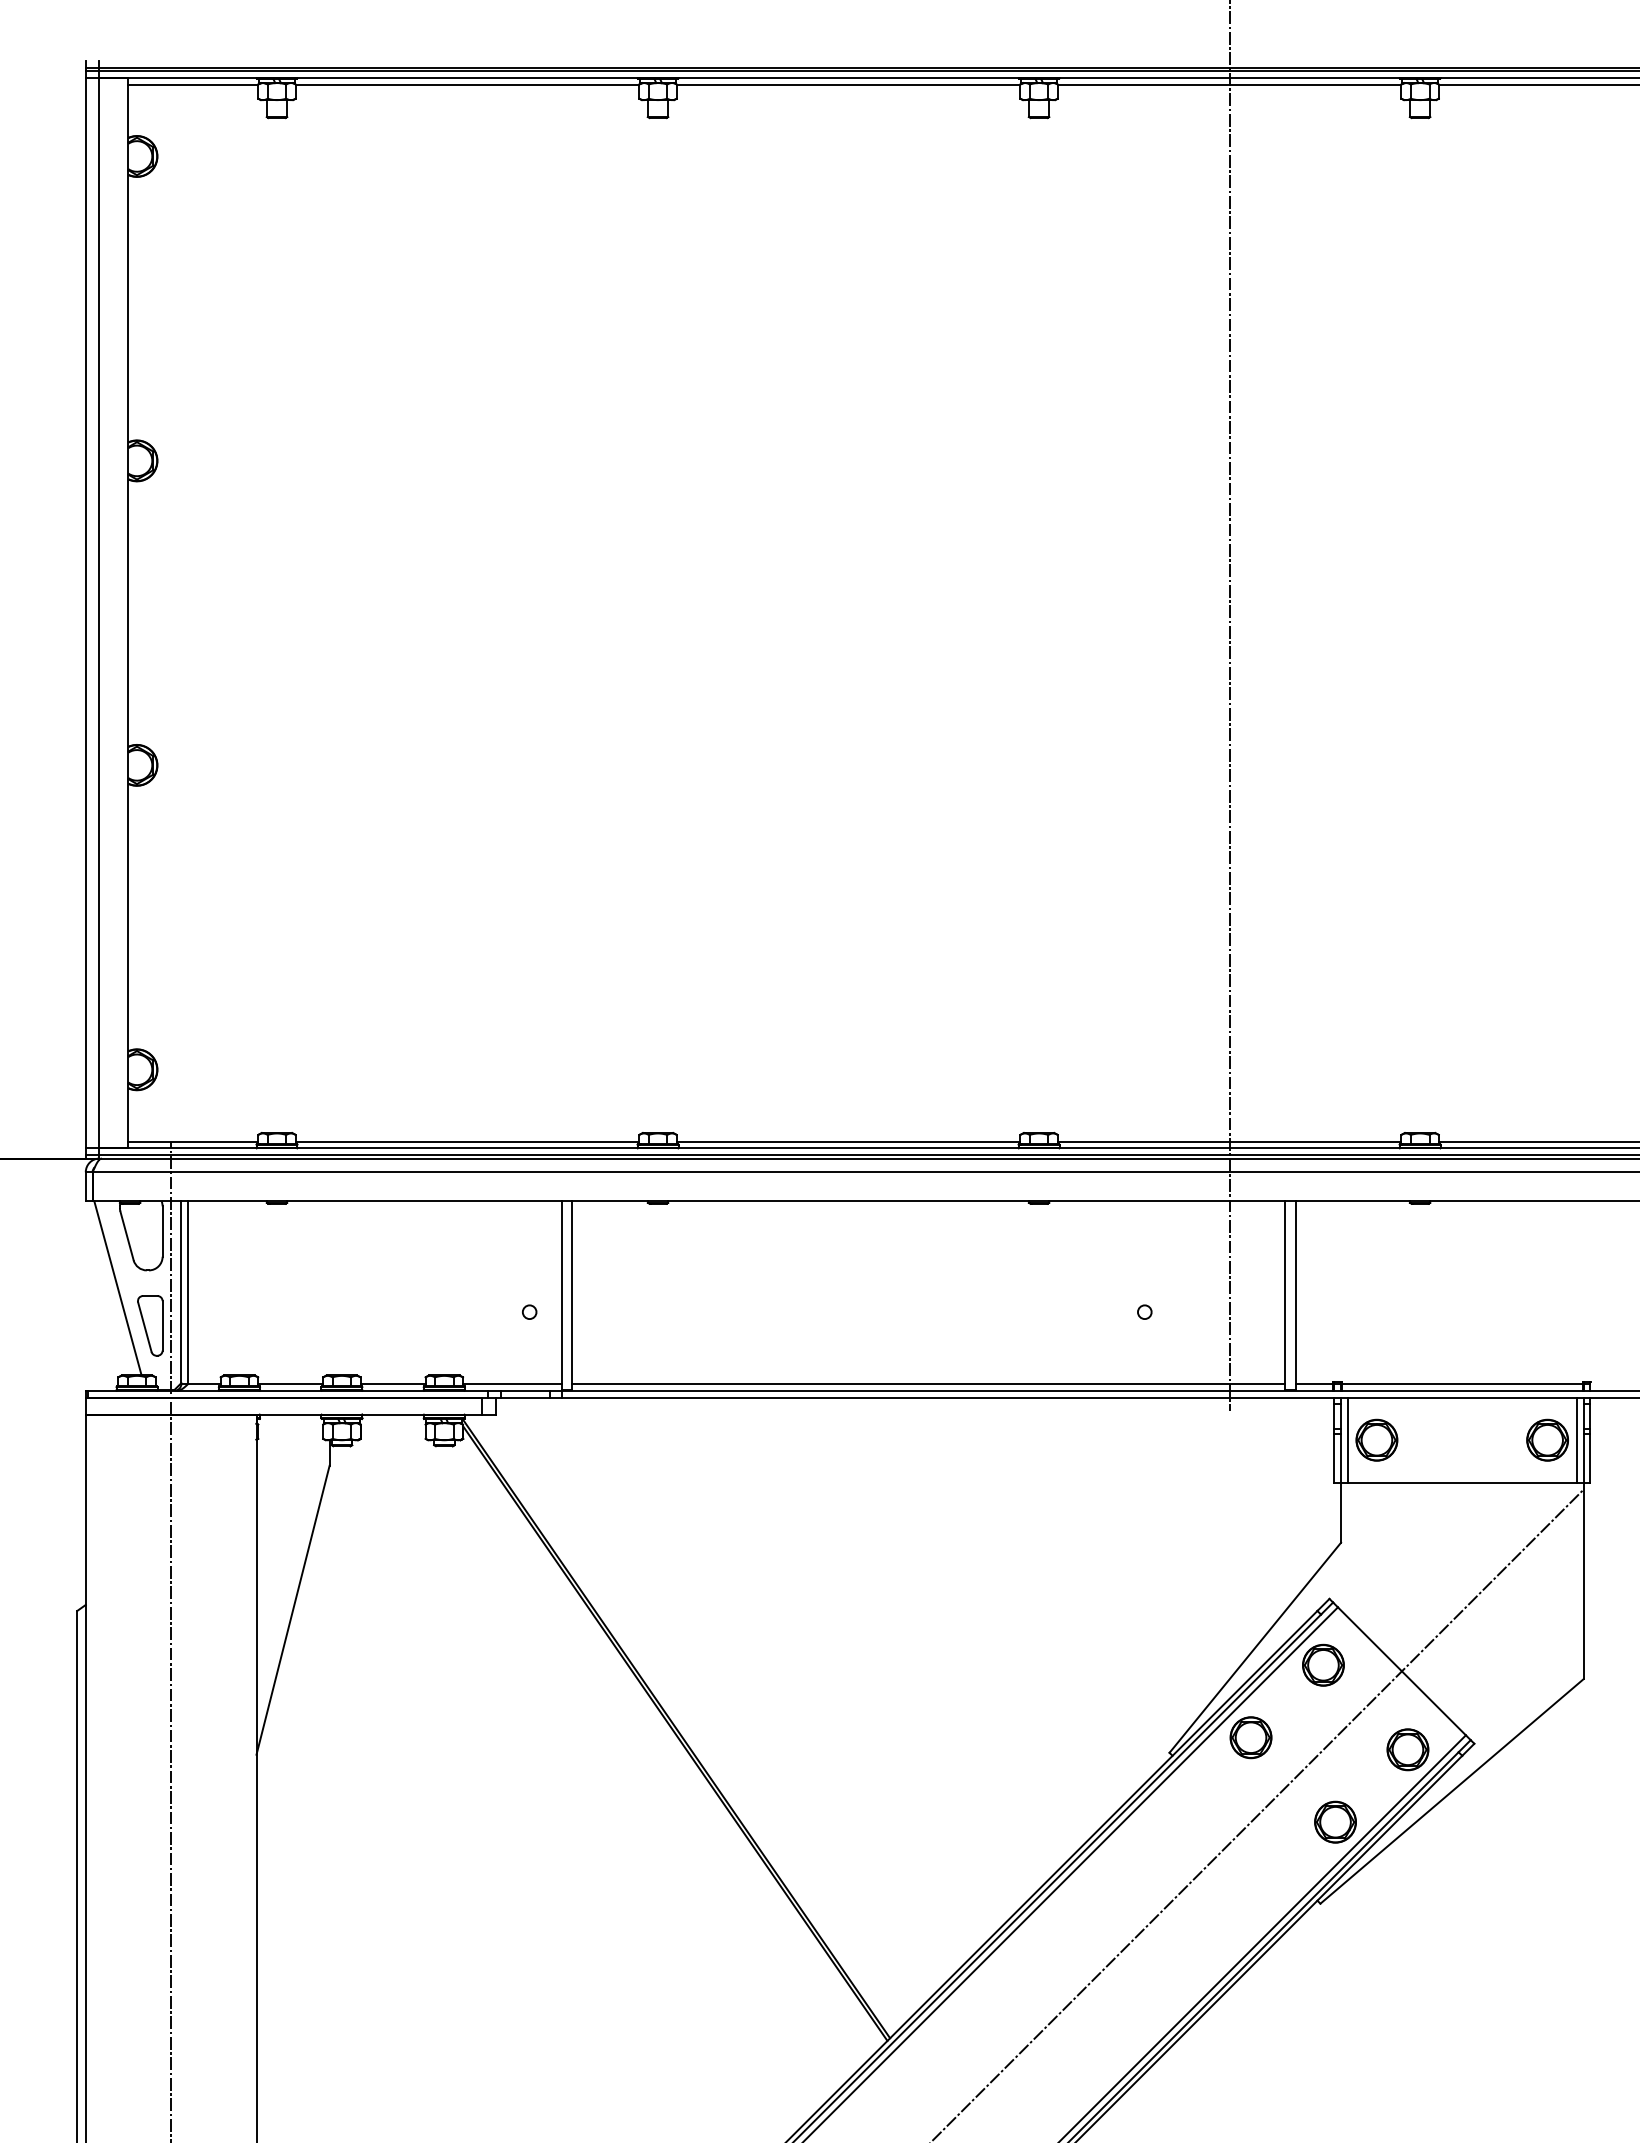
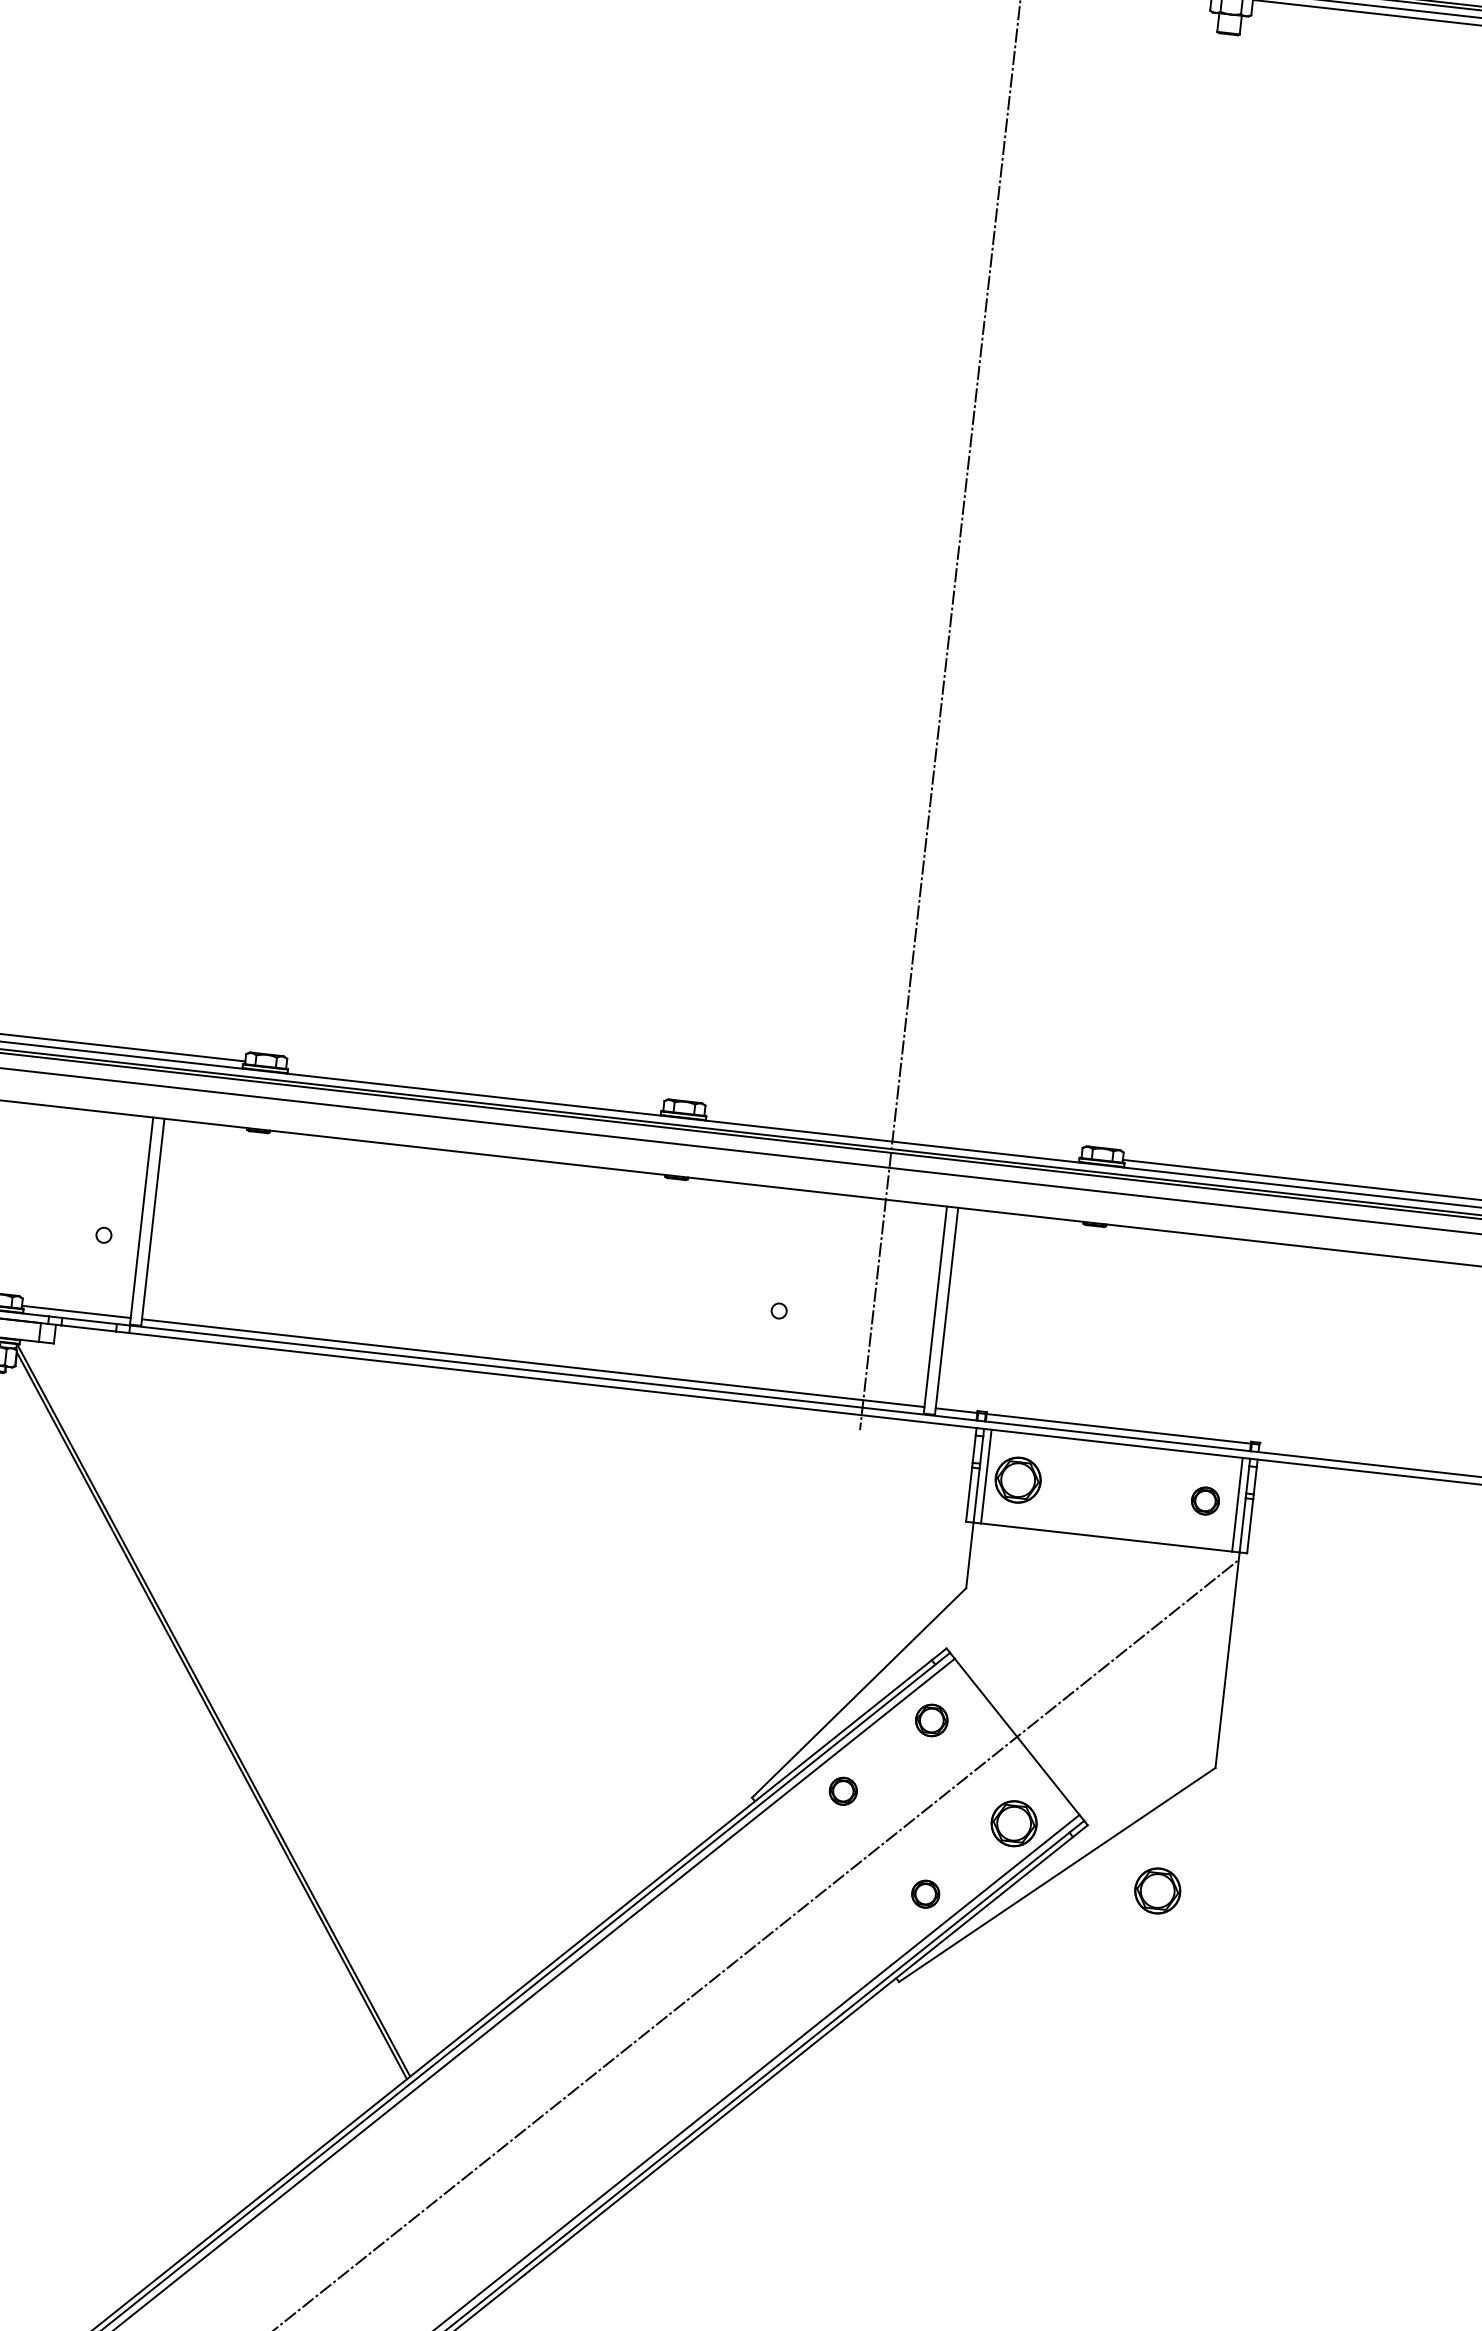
line: (848, 1141) -> (474, 1087), removed
line: (1229, 1141) -> (893, 1134), removed
part: (1547, 1439) -> (1205, 1500), size x0.6
part: (1323, 1664) -> (931, 1719), size x0.7
part: (1250, 1737) -> (842, 1790), size x0.6
part: (1543, 1795) -> (1157, 1890), added
part: (1335, 1821) -> (925, 1893), size x0.6

